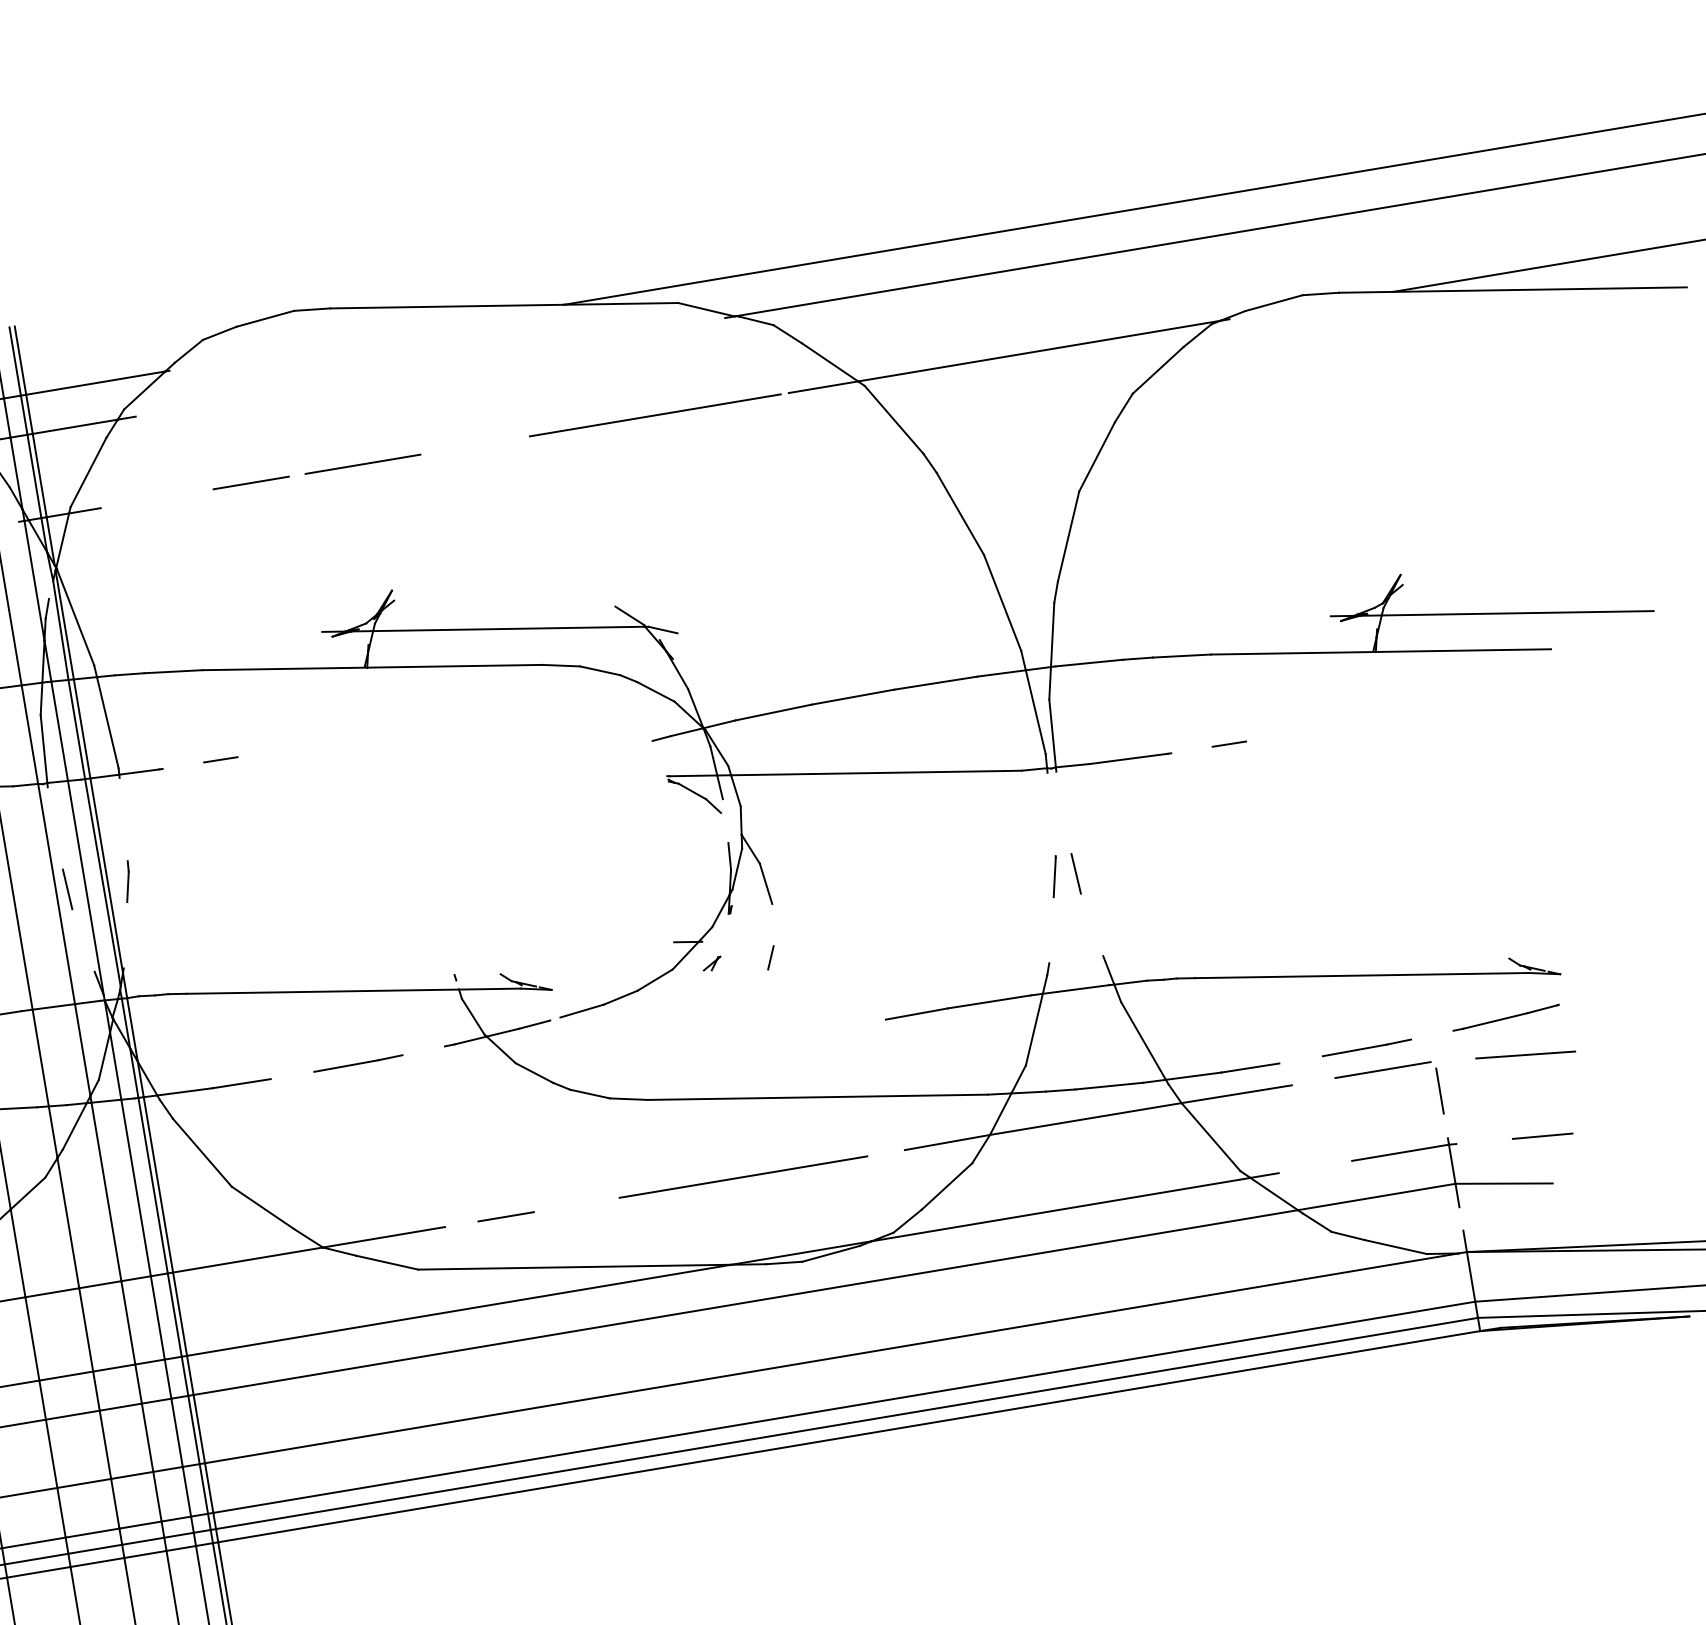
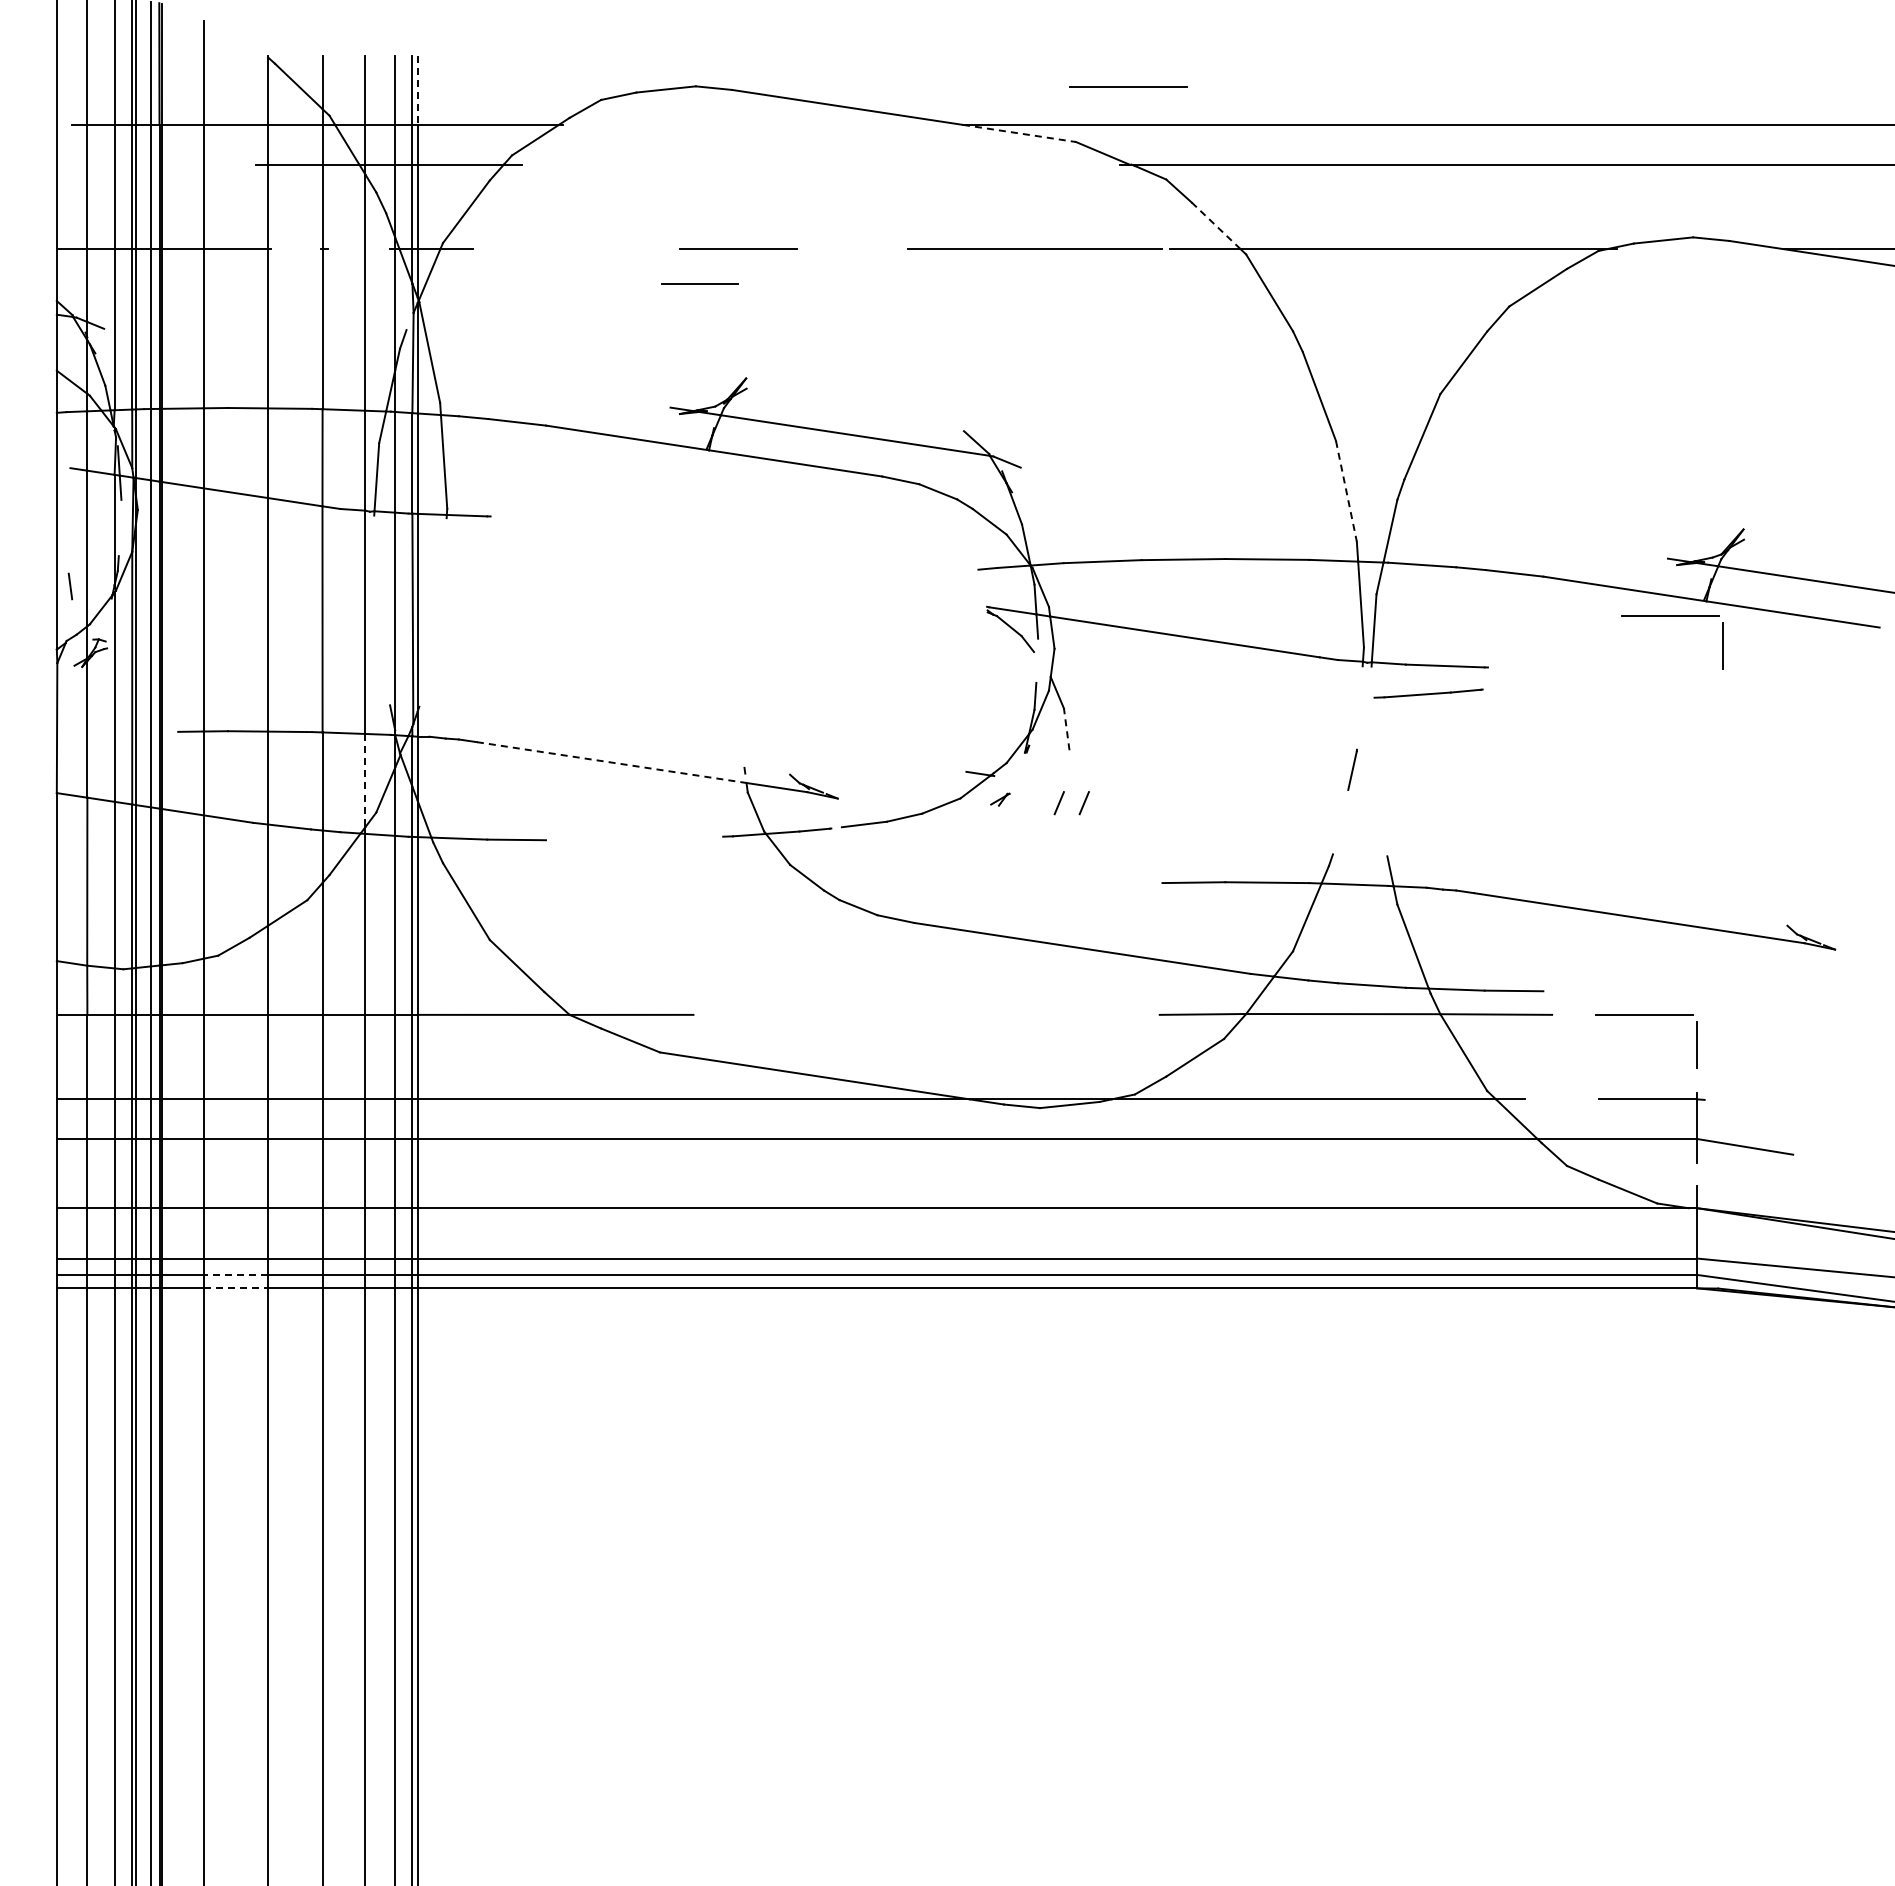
line: (720, 239) -> (1128, 86), added
line: (621, 303) -> (1019, 133), solid -> dashed
line: (20, 360) -> (417, 90), solid -> dashed
line: (830, 362) -> (1216, 225), solid -> dashed
line: (250, 482) -> (699, 283), moved
line: (1002, 603) -> (1346, 491), solid -> dashed
part: (1344, 672) -> (1672, 616), added
line: (1229, 743) -> (1546, 667), removed
line: (220, 759) -> (549, 516), removed
line: (1075, 873) -> (1373, 770), removed
part: (126, 881) -> (436, 621), removed
line: (765, 883) -> (1066, 728), solid -> dashed
line: (67, 889) -> (376, 619), removed
line: (794, 954) -> (1083, 803), added
line: (323, 991) -> (612, 762), solid -> dashed
line: (1506, 1017) -> (1428, 693), moved
line: (1367, 1048) -> (1632, 990), removed
line: (82, 1050) -> (365, 780), solid -> dashed
line: (1525, 1054) -> (1787, 1023), removed
line: (357, 1063) -> (634, 839), removed
line: (1542, 1136) -> (1790, 1106), removed
line: (742, 1176) -> (995, 1014), removed
line: (506, 1216) -> (755, 1014), removed
line: (36, 1558) -> (235, 1274), solid -> dashed
line: (39, 1572) -> (236, 1288), solid -> dashed

